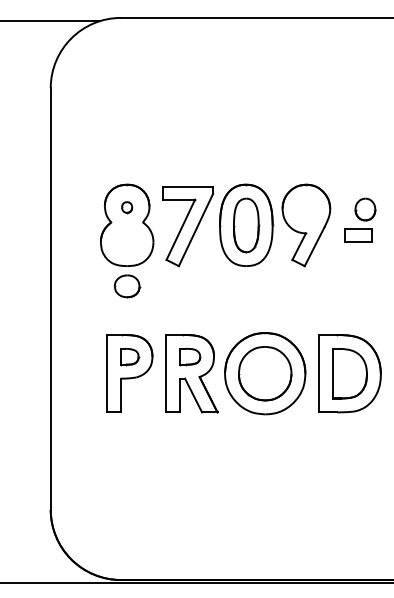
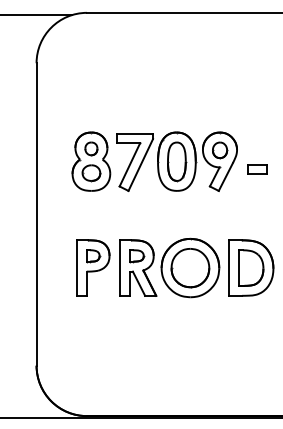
part: (126, 207) -> (90, 148), size x1.67
part: (365, 209) -> (220, 150), moved
part: (127, 286) -> (91, 173), moved

